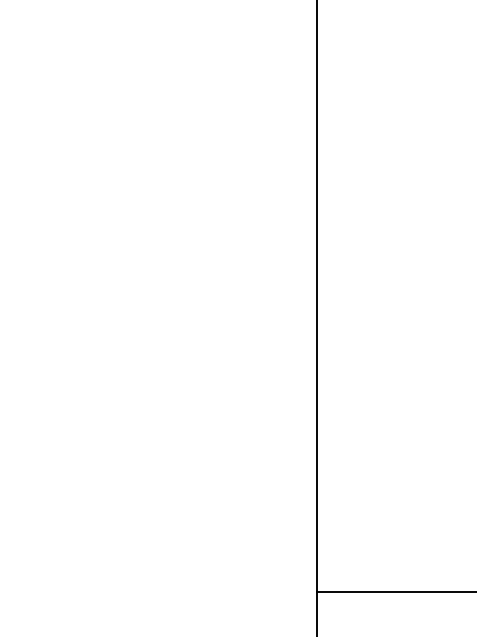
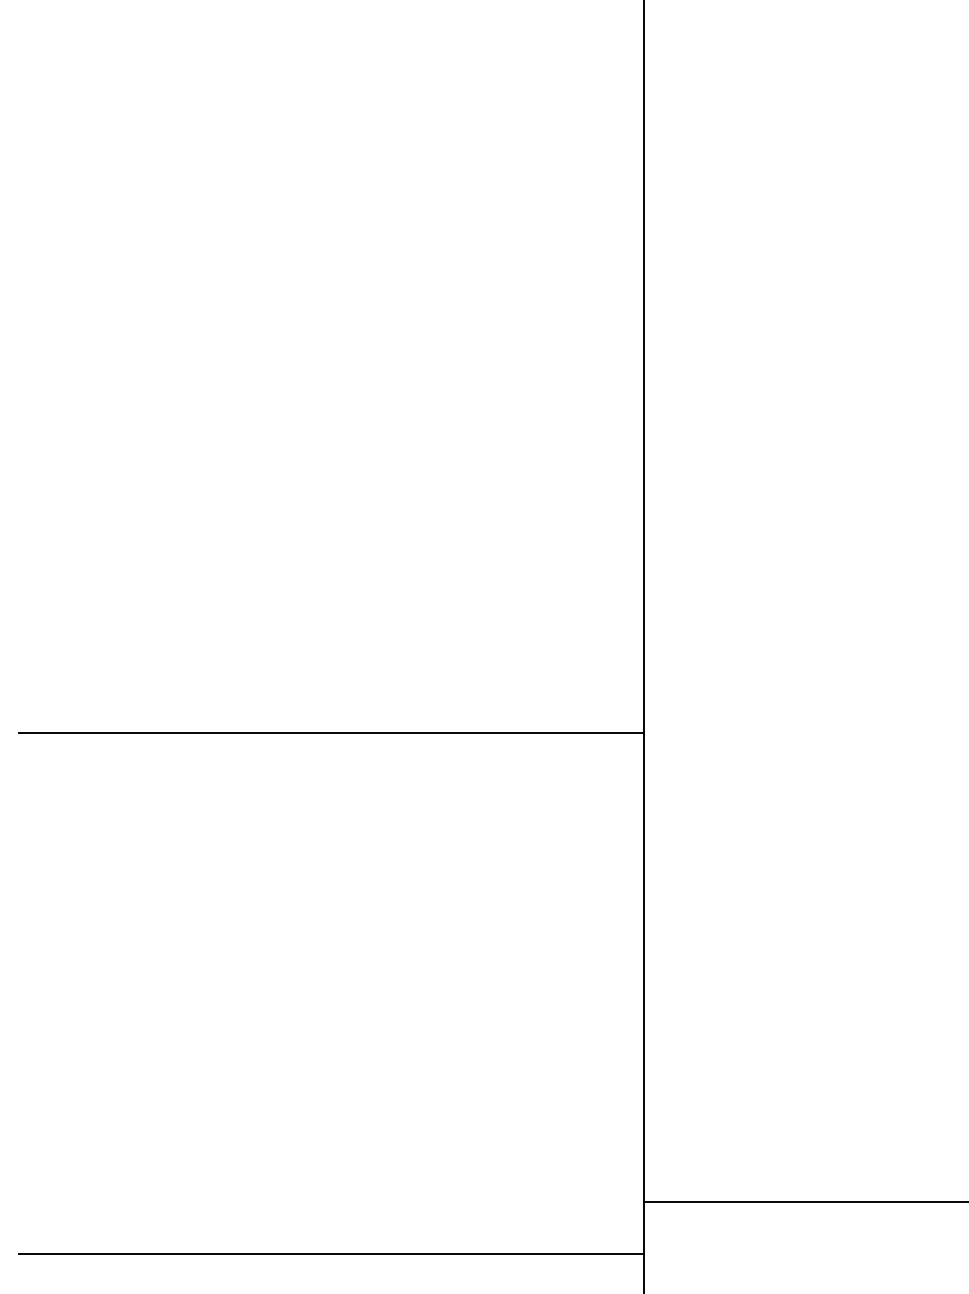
line: (163, 360) -> (332, 732), added
line: (163, 617) -> (332, 1254), added

